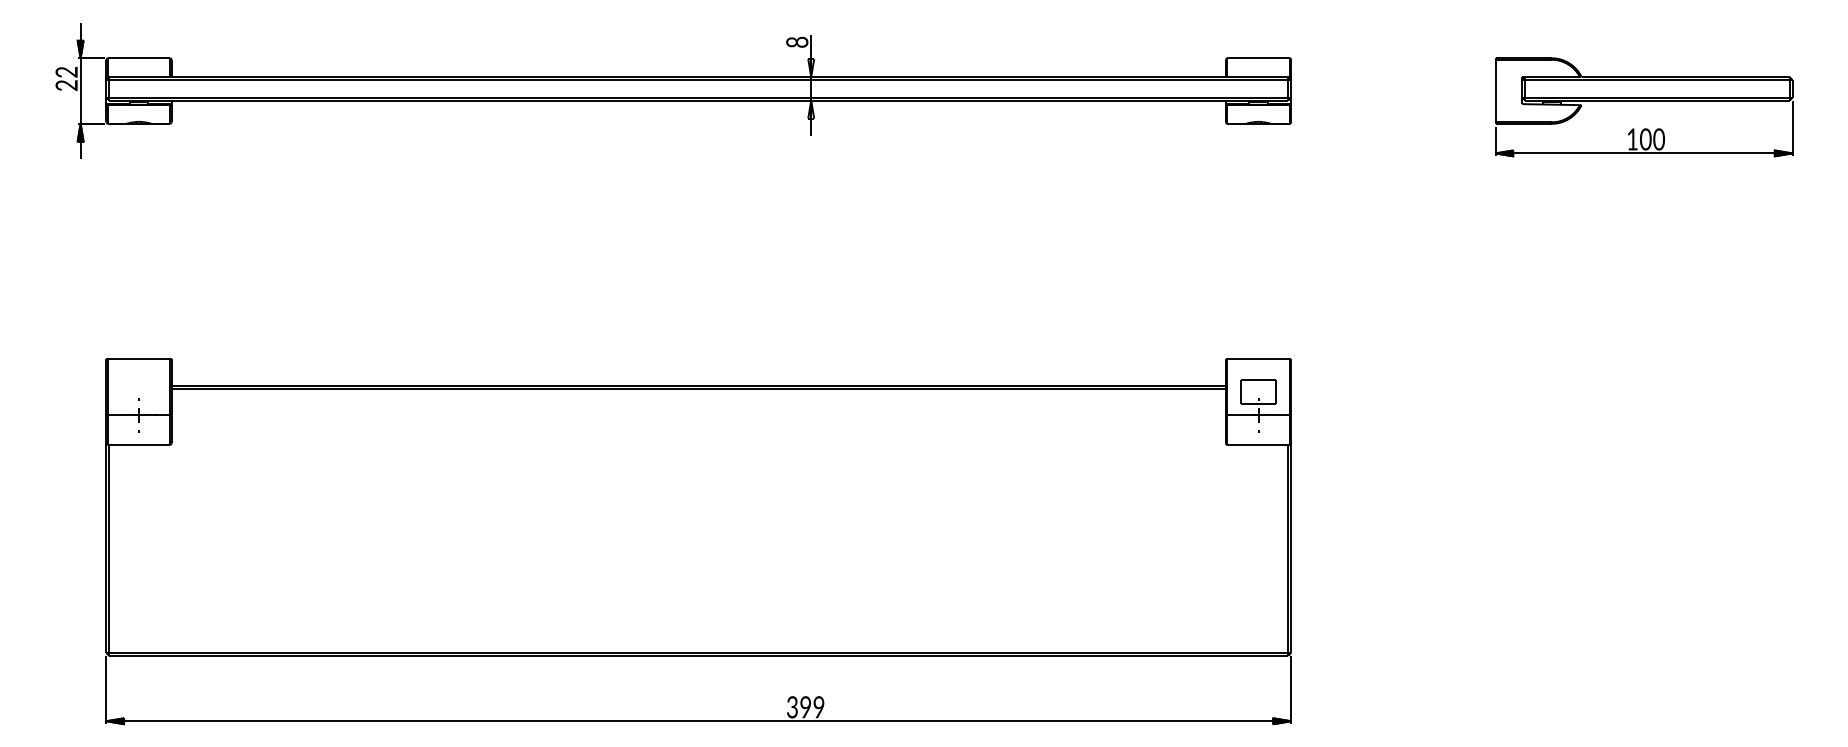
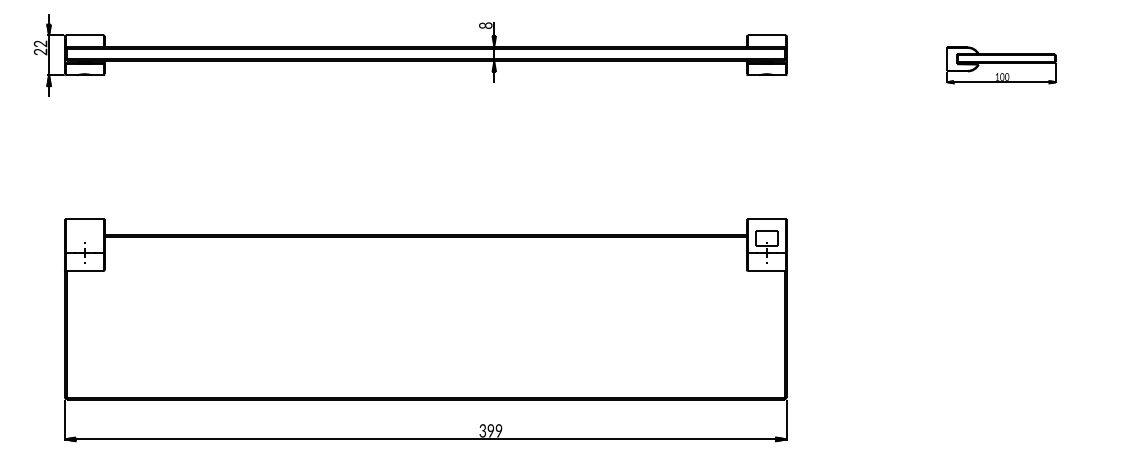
part: (1643, 107) -> (1001, 65), size x0.6

